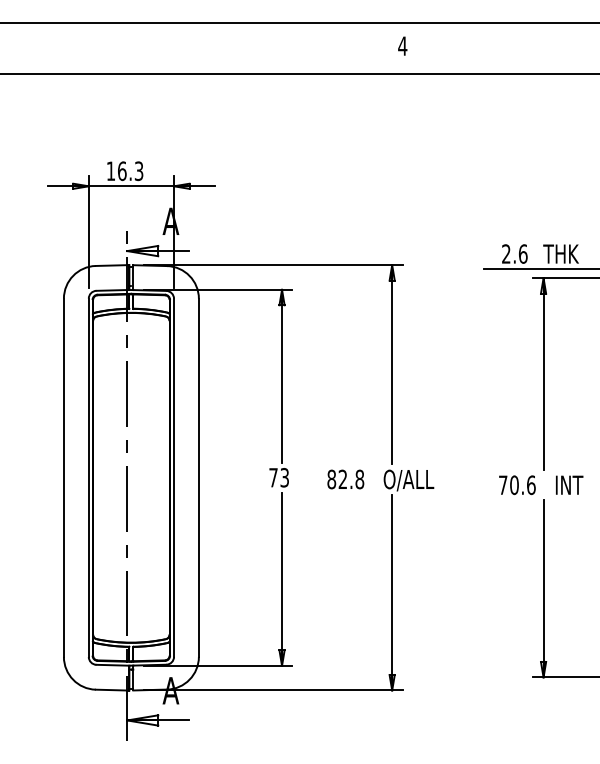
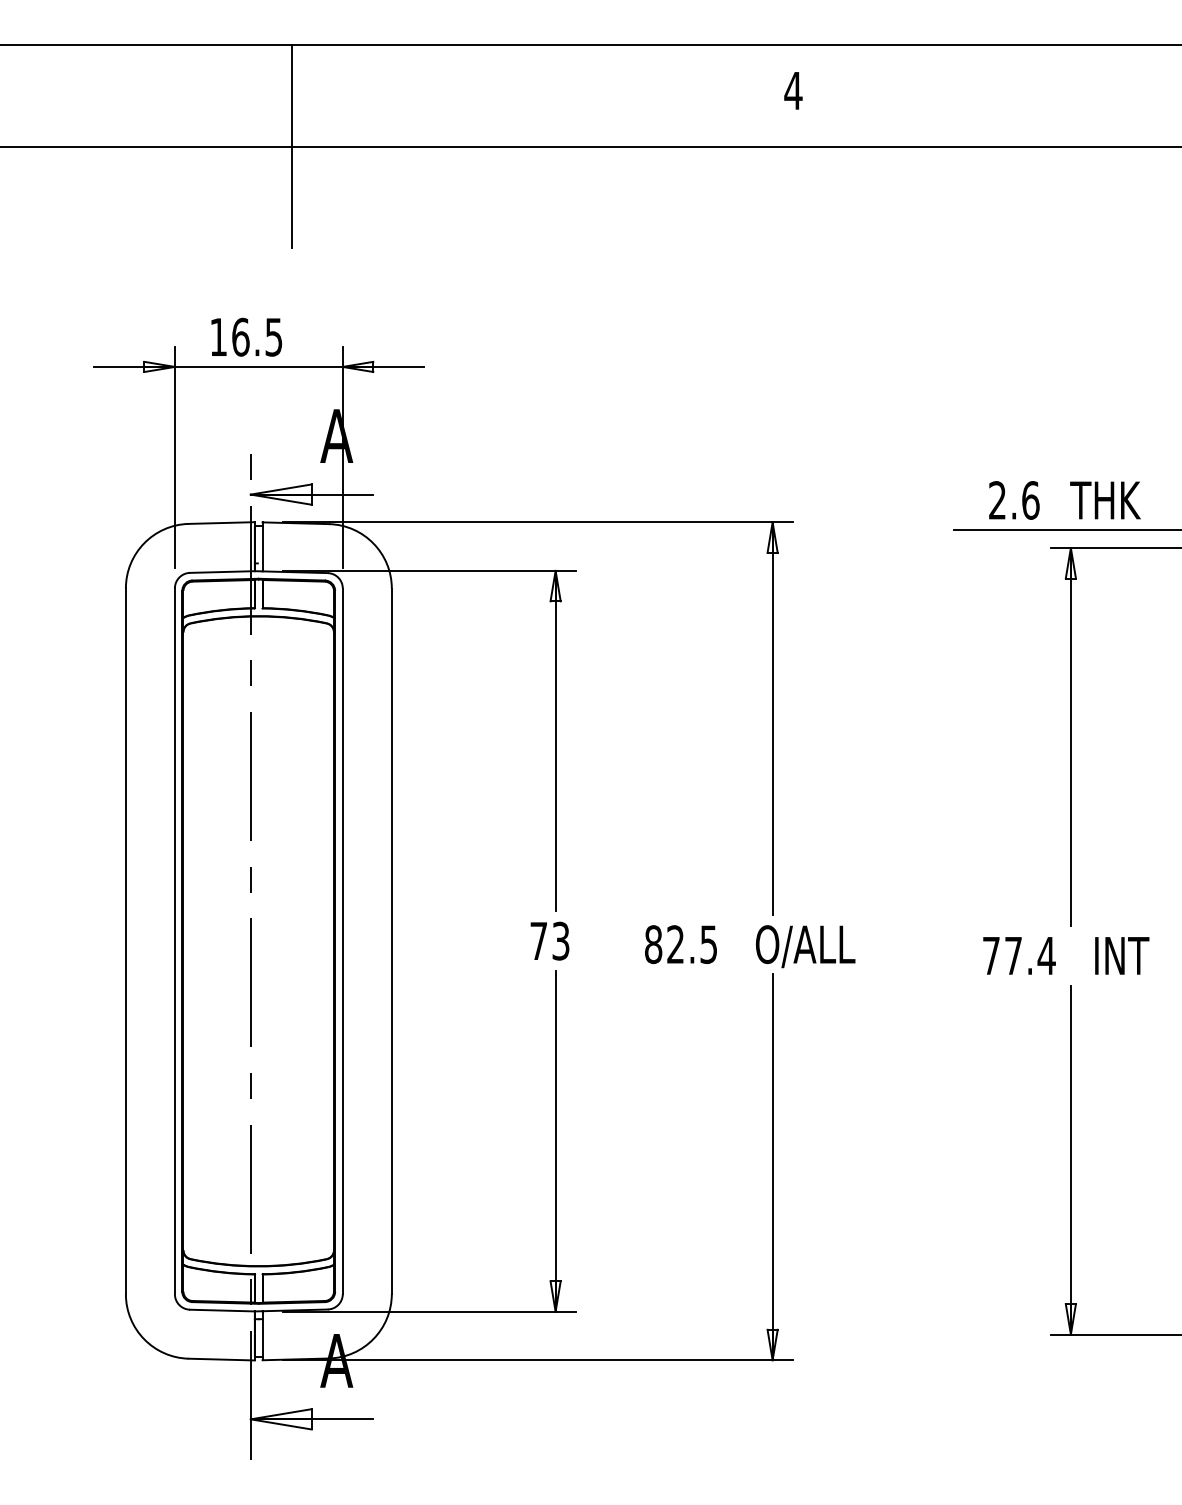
line: (148, 74) -> (292, 146), added
text: (139, 170) -> (274, 335), 16.3 -> 16.5
text: (359, 479) -> (708, 944), 82.8 -> 82.5
text: (522, 485) -> (1029, 956), 70.6 -> 77.4

